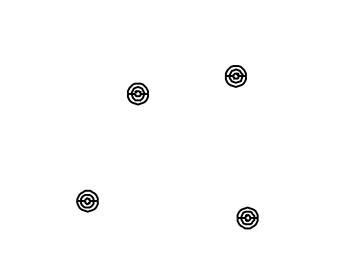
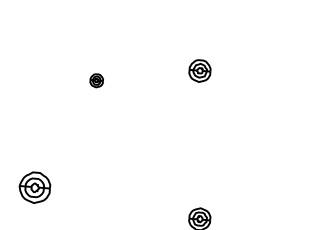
part: (137, 93) -> (96, 80), size x0.6
part: (87, 200) -> (35, 187), size x1.4

